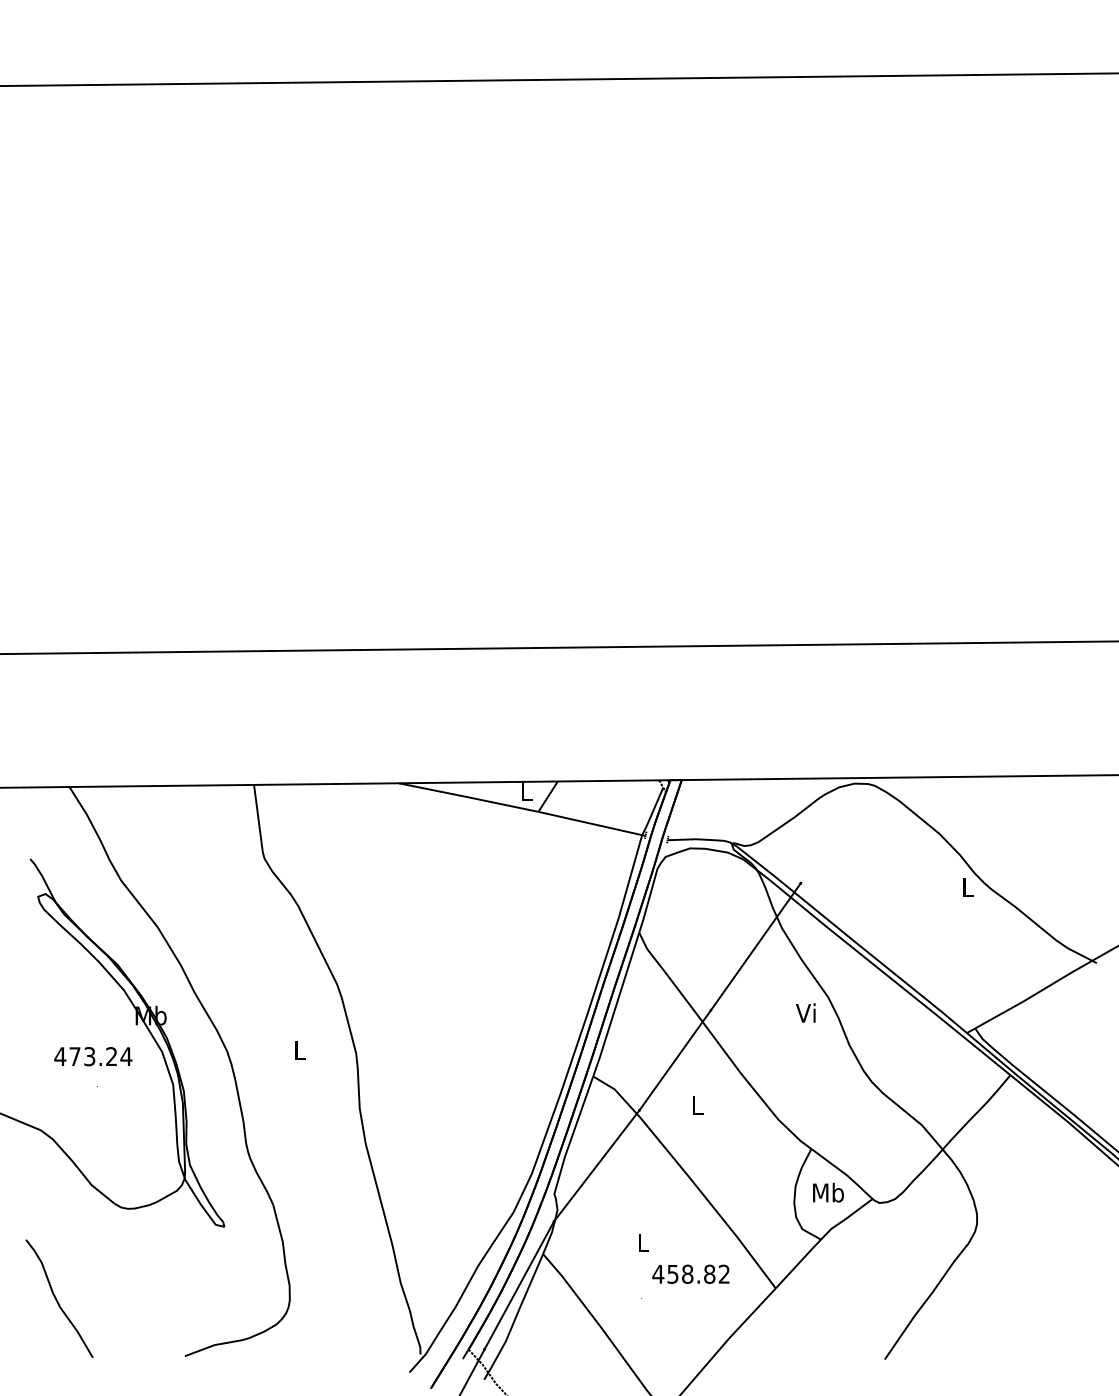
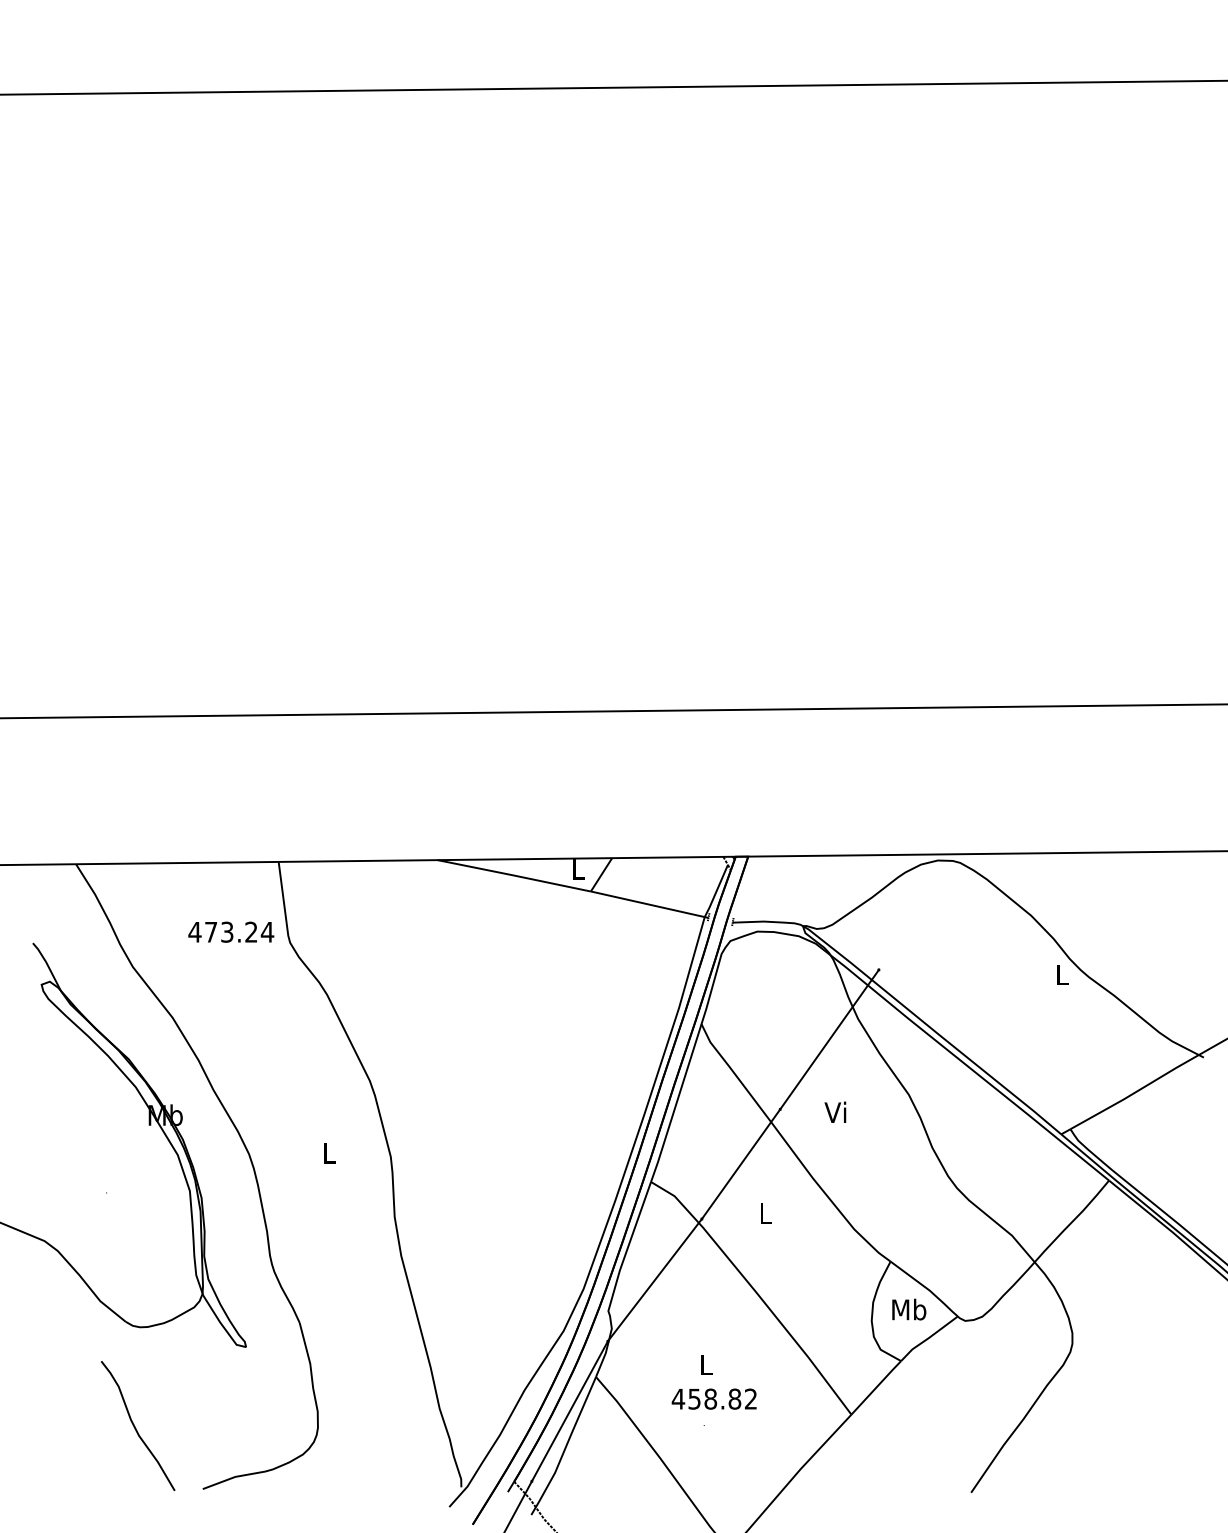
text: (805, 1012) -> (835, 1111), moved
text: (93, 1055) -> (231, 931), moved
text: (690, 1273) -> (713, 1398), moved
curve: (57, 1299) -> (135, 1426), moved

